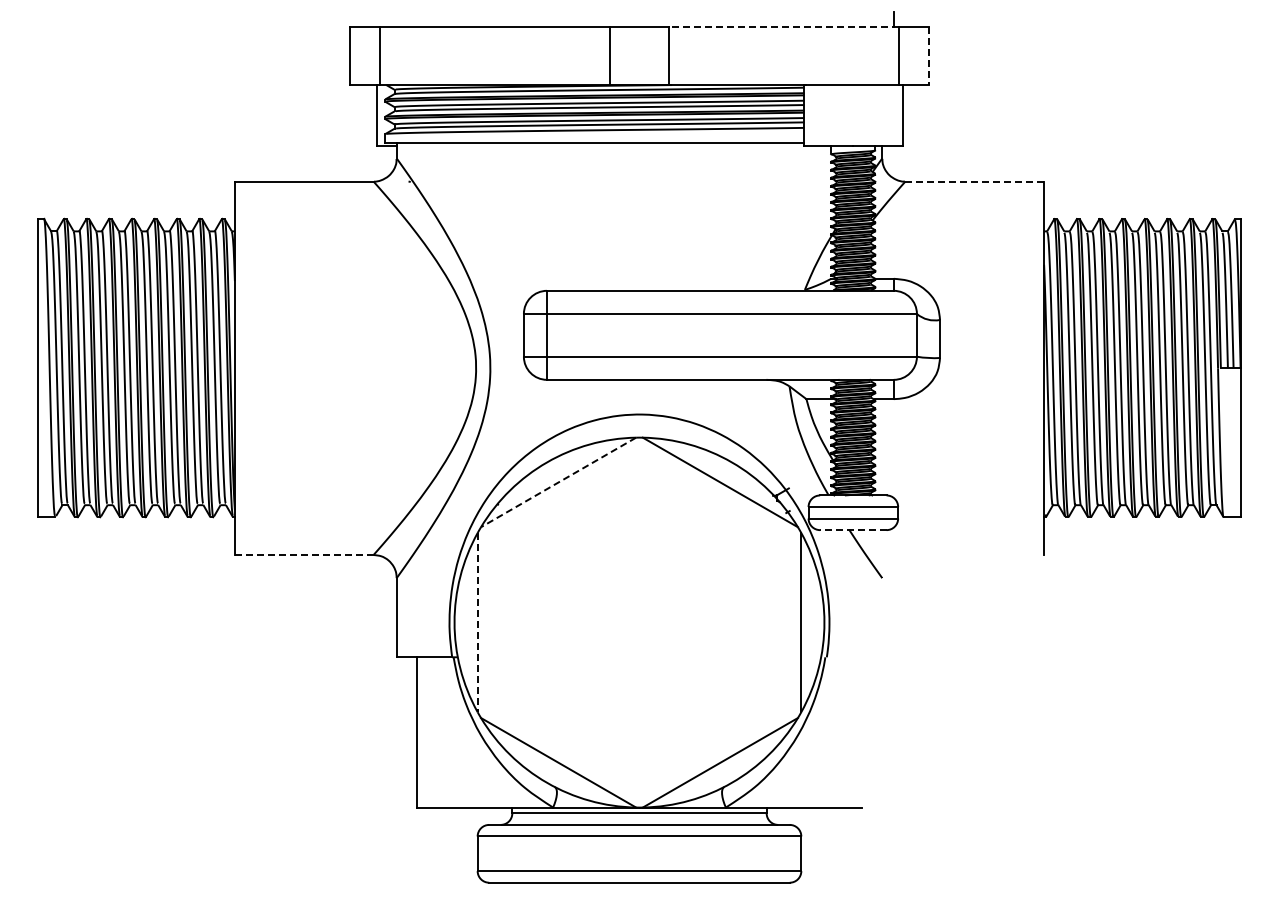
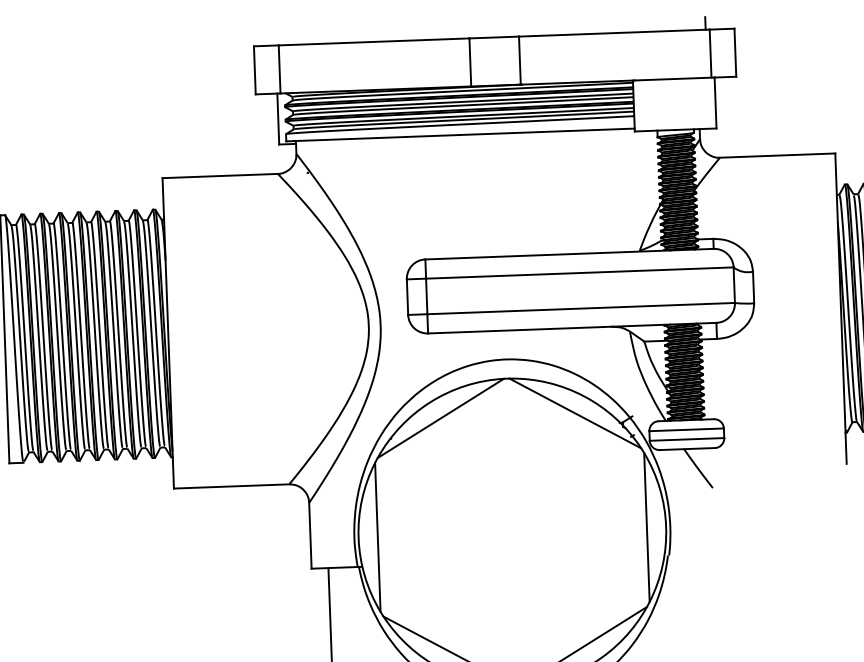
line: (784, 27) -> (614, 33), dashed -> solid
line: (928, 56) -> (735, 53), dashed -> solid
line: (974, 181) -> (777, 155), dashed -> solid
line: (558, 482) -> (440, 418), dashed -> solid
line: (852, 530) -> (686, 449), dashed -> solid
line: (304, 554) -> (231, 486), dashed -> solid
line: (477, 622) -> (377, 537), dashed -> solid

